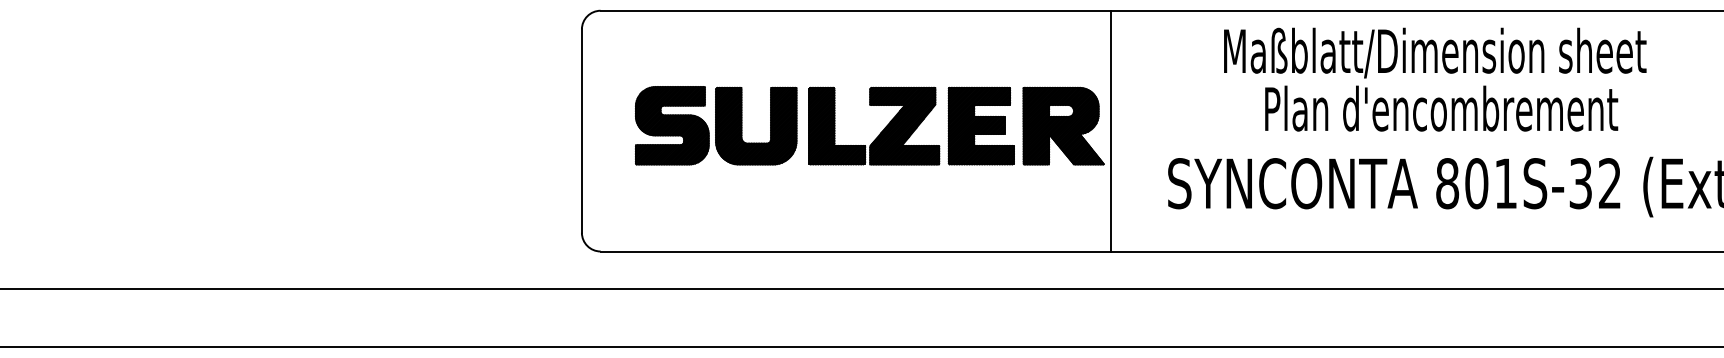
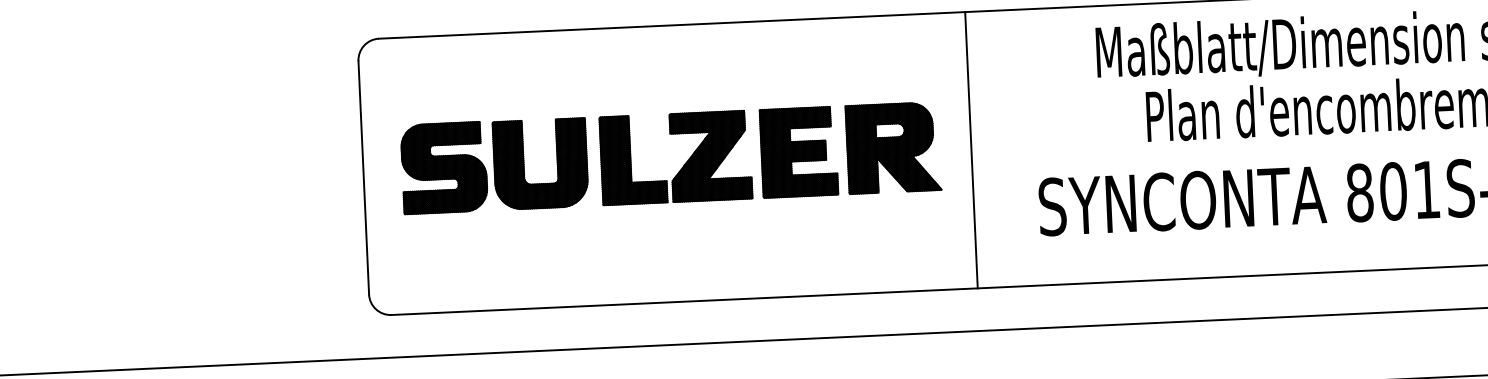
part: (878, 134) -> (681, 167), moved

